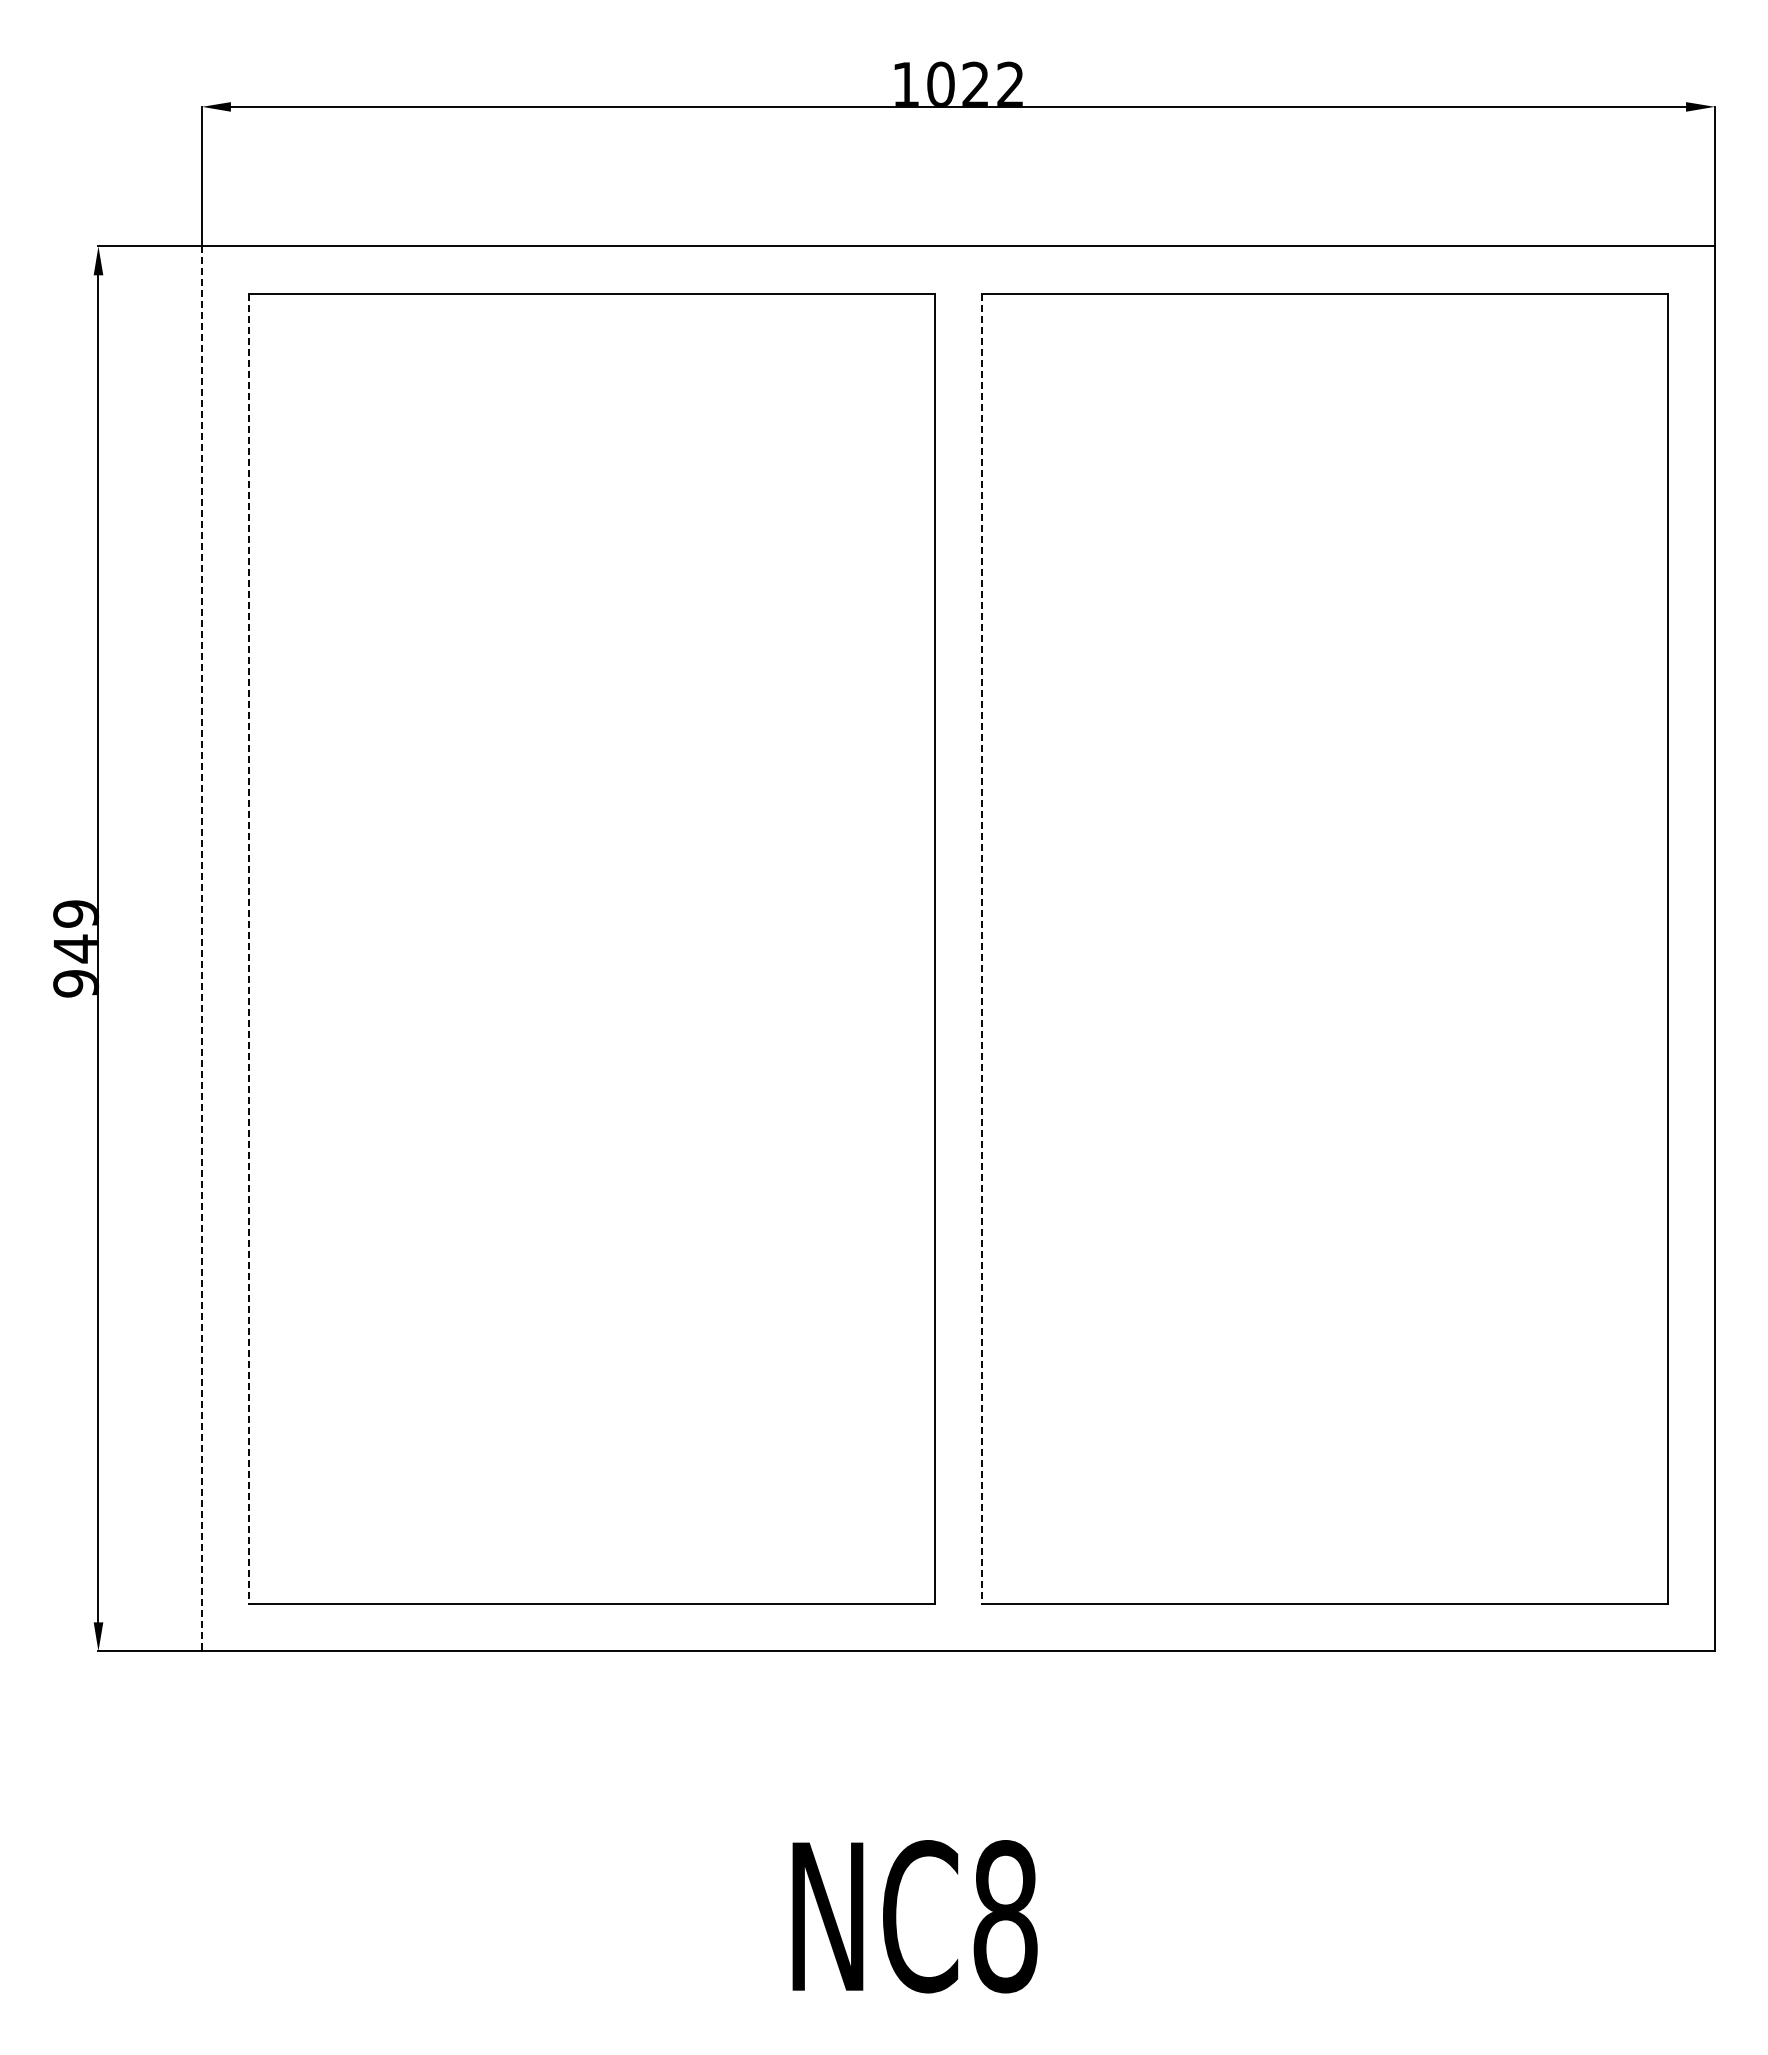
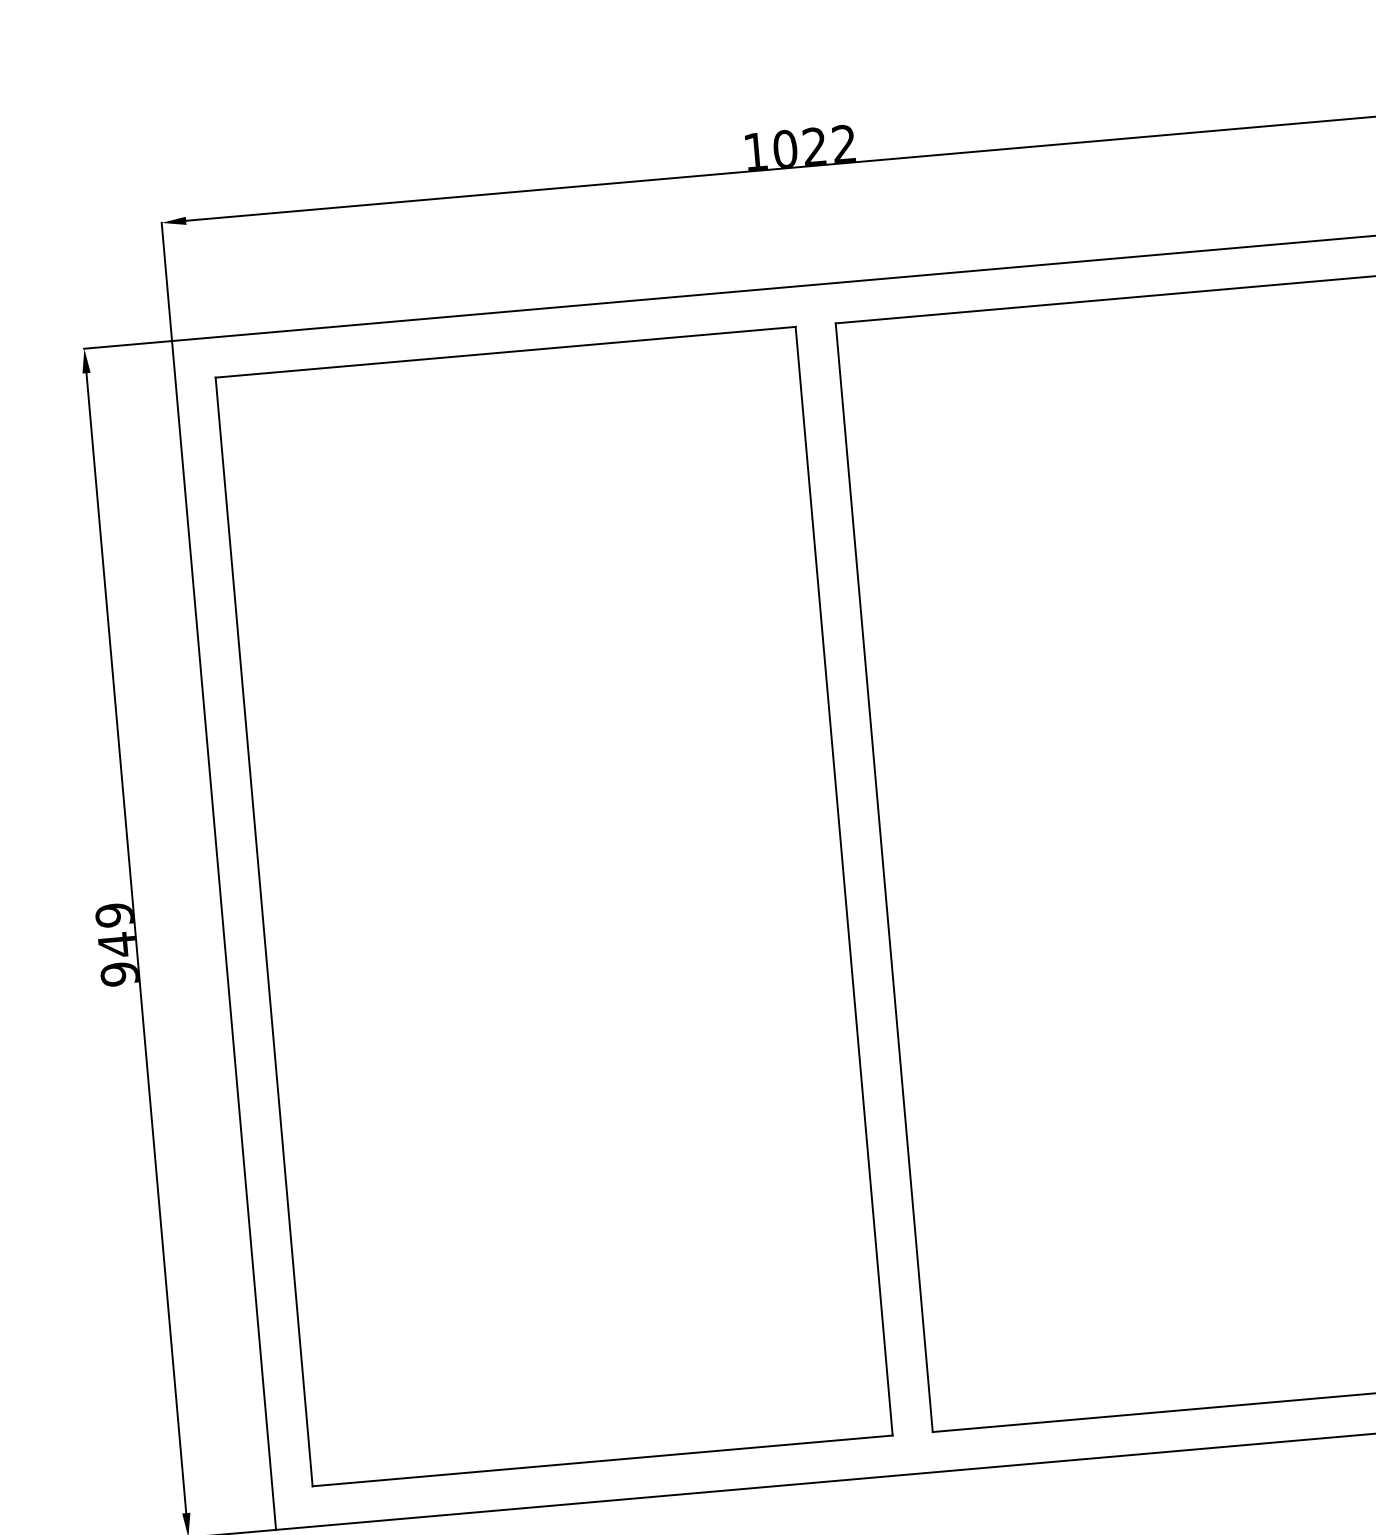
line: (202, 949) -> (224, 935), dashed -> solid
line: (249, 949) -> (264, 932), dashed -> solid
line: (982, 949) -> (884, 878), dashed -> solid

